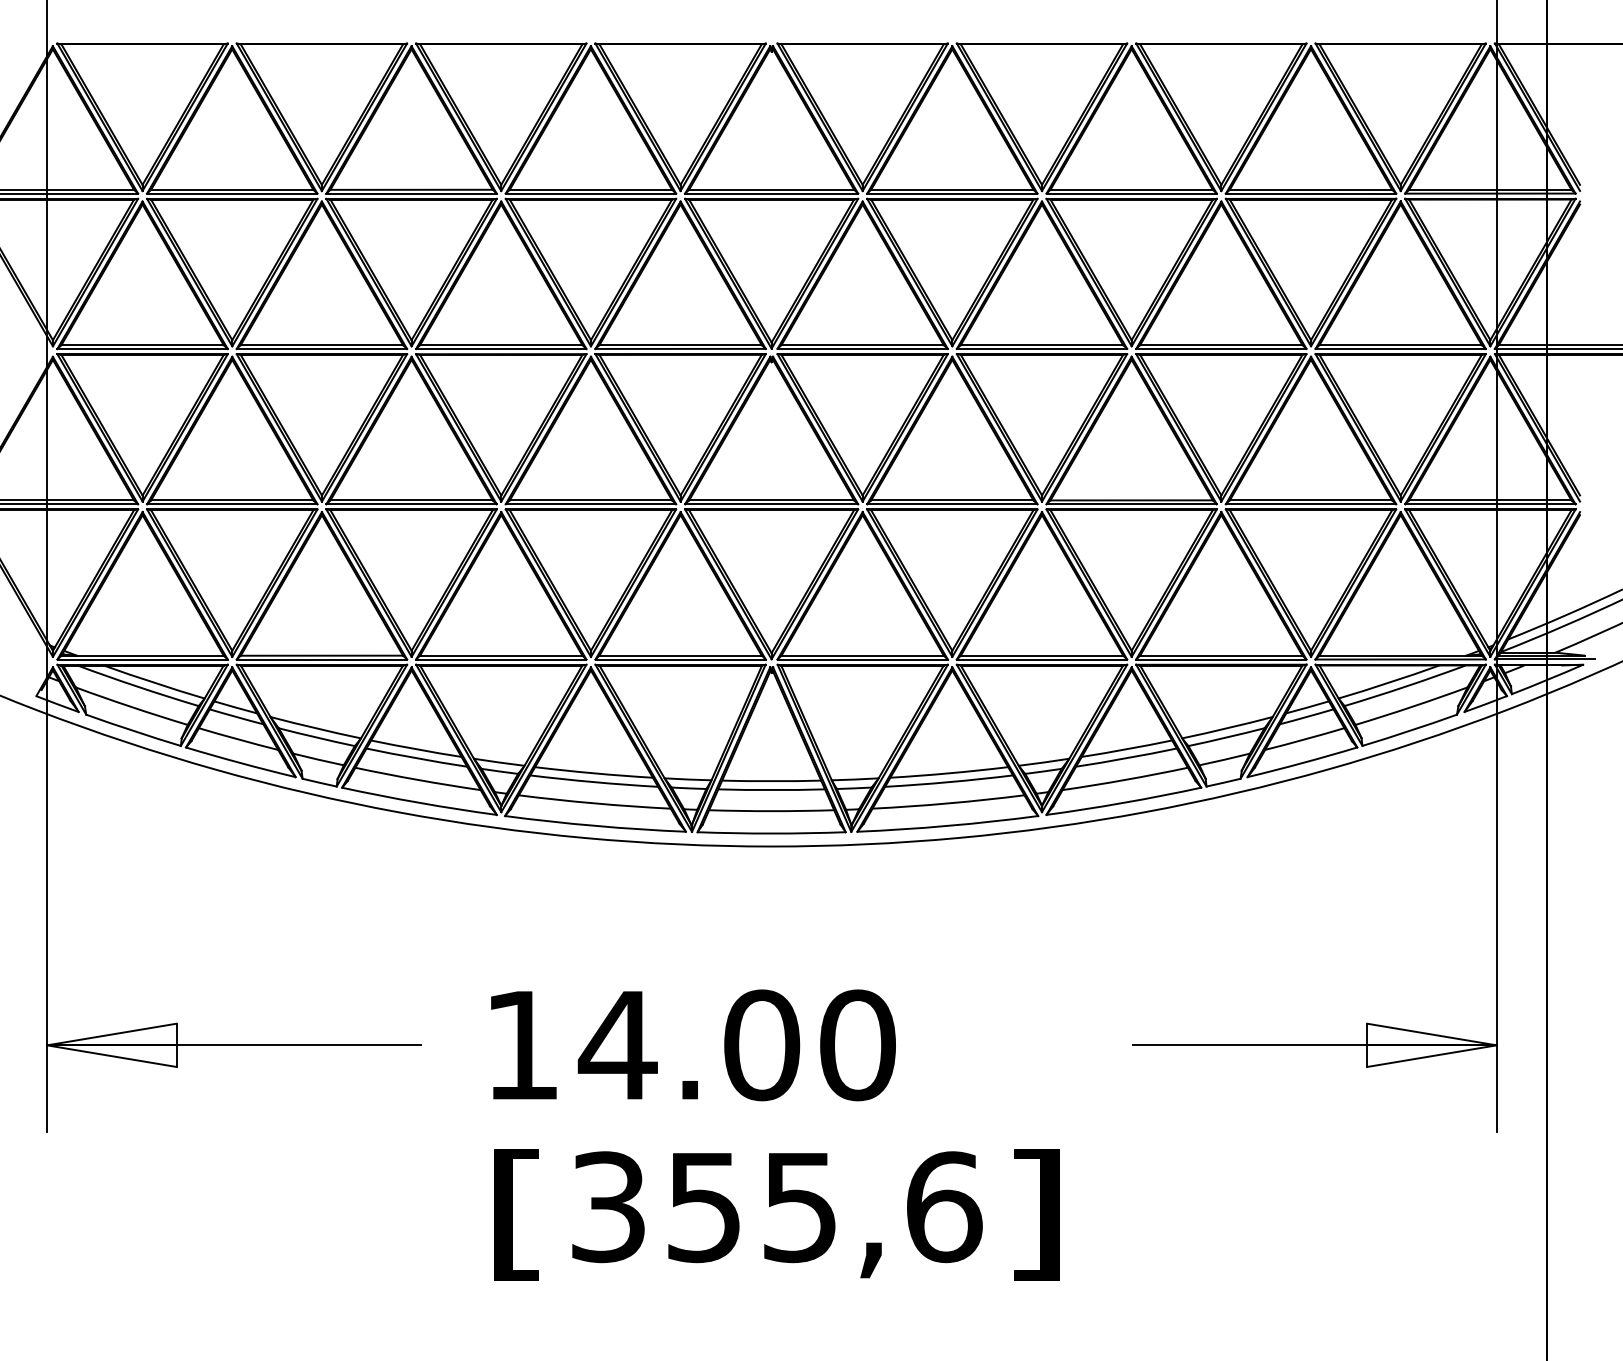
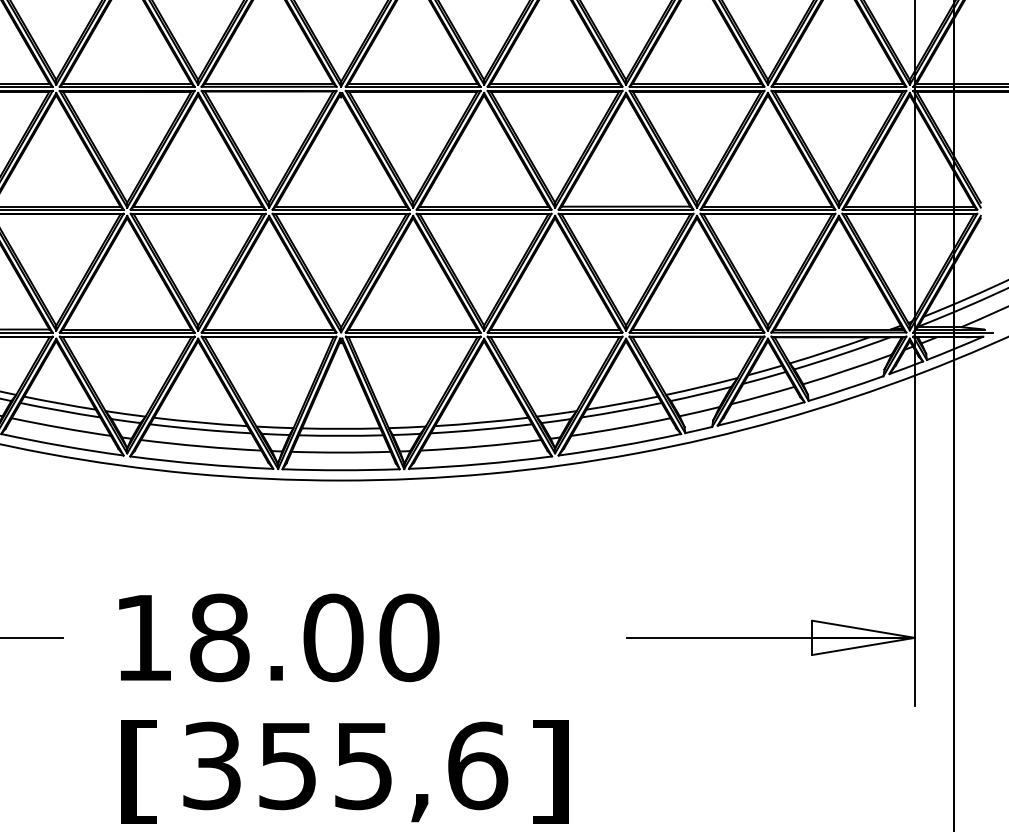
text: (617, 1045) -> (219, 637), 14.00 -> 18.00

